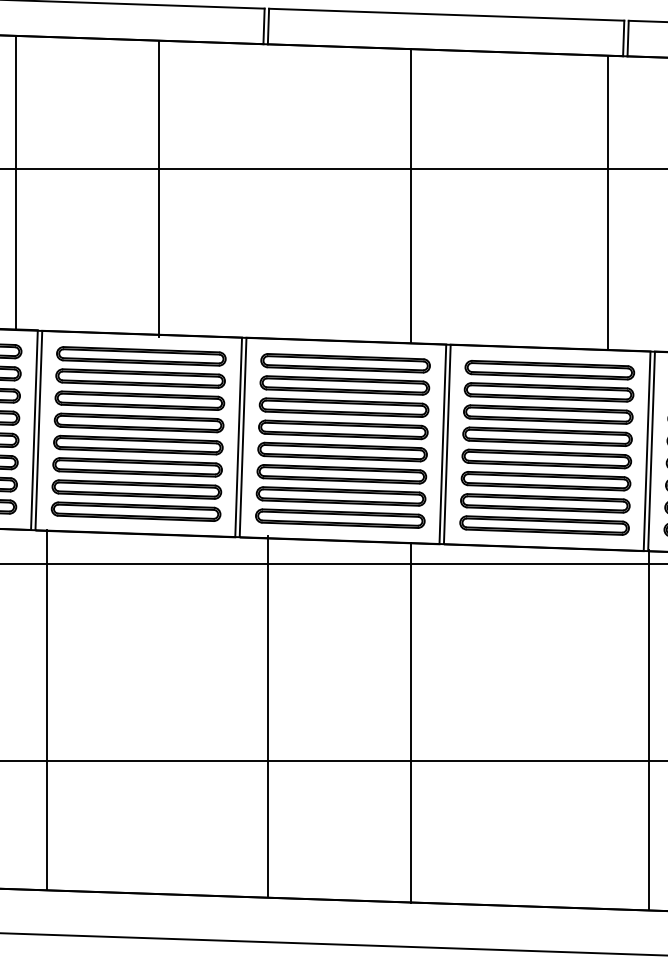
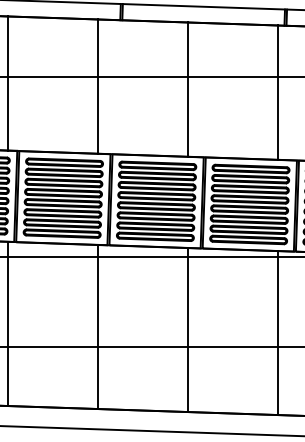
line: (158, 189) -> (97, 86), moved
line: (47, 708) -> (7, 323), moved
line: (268, 715) -> (97, 326), moved
line: (649, 730) -> (277, 333), moved

